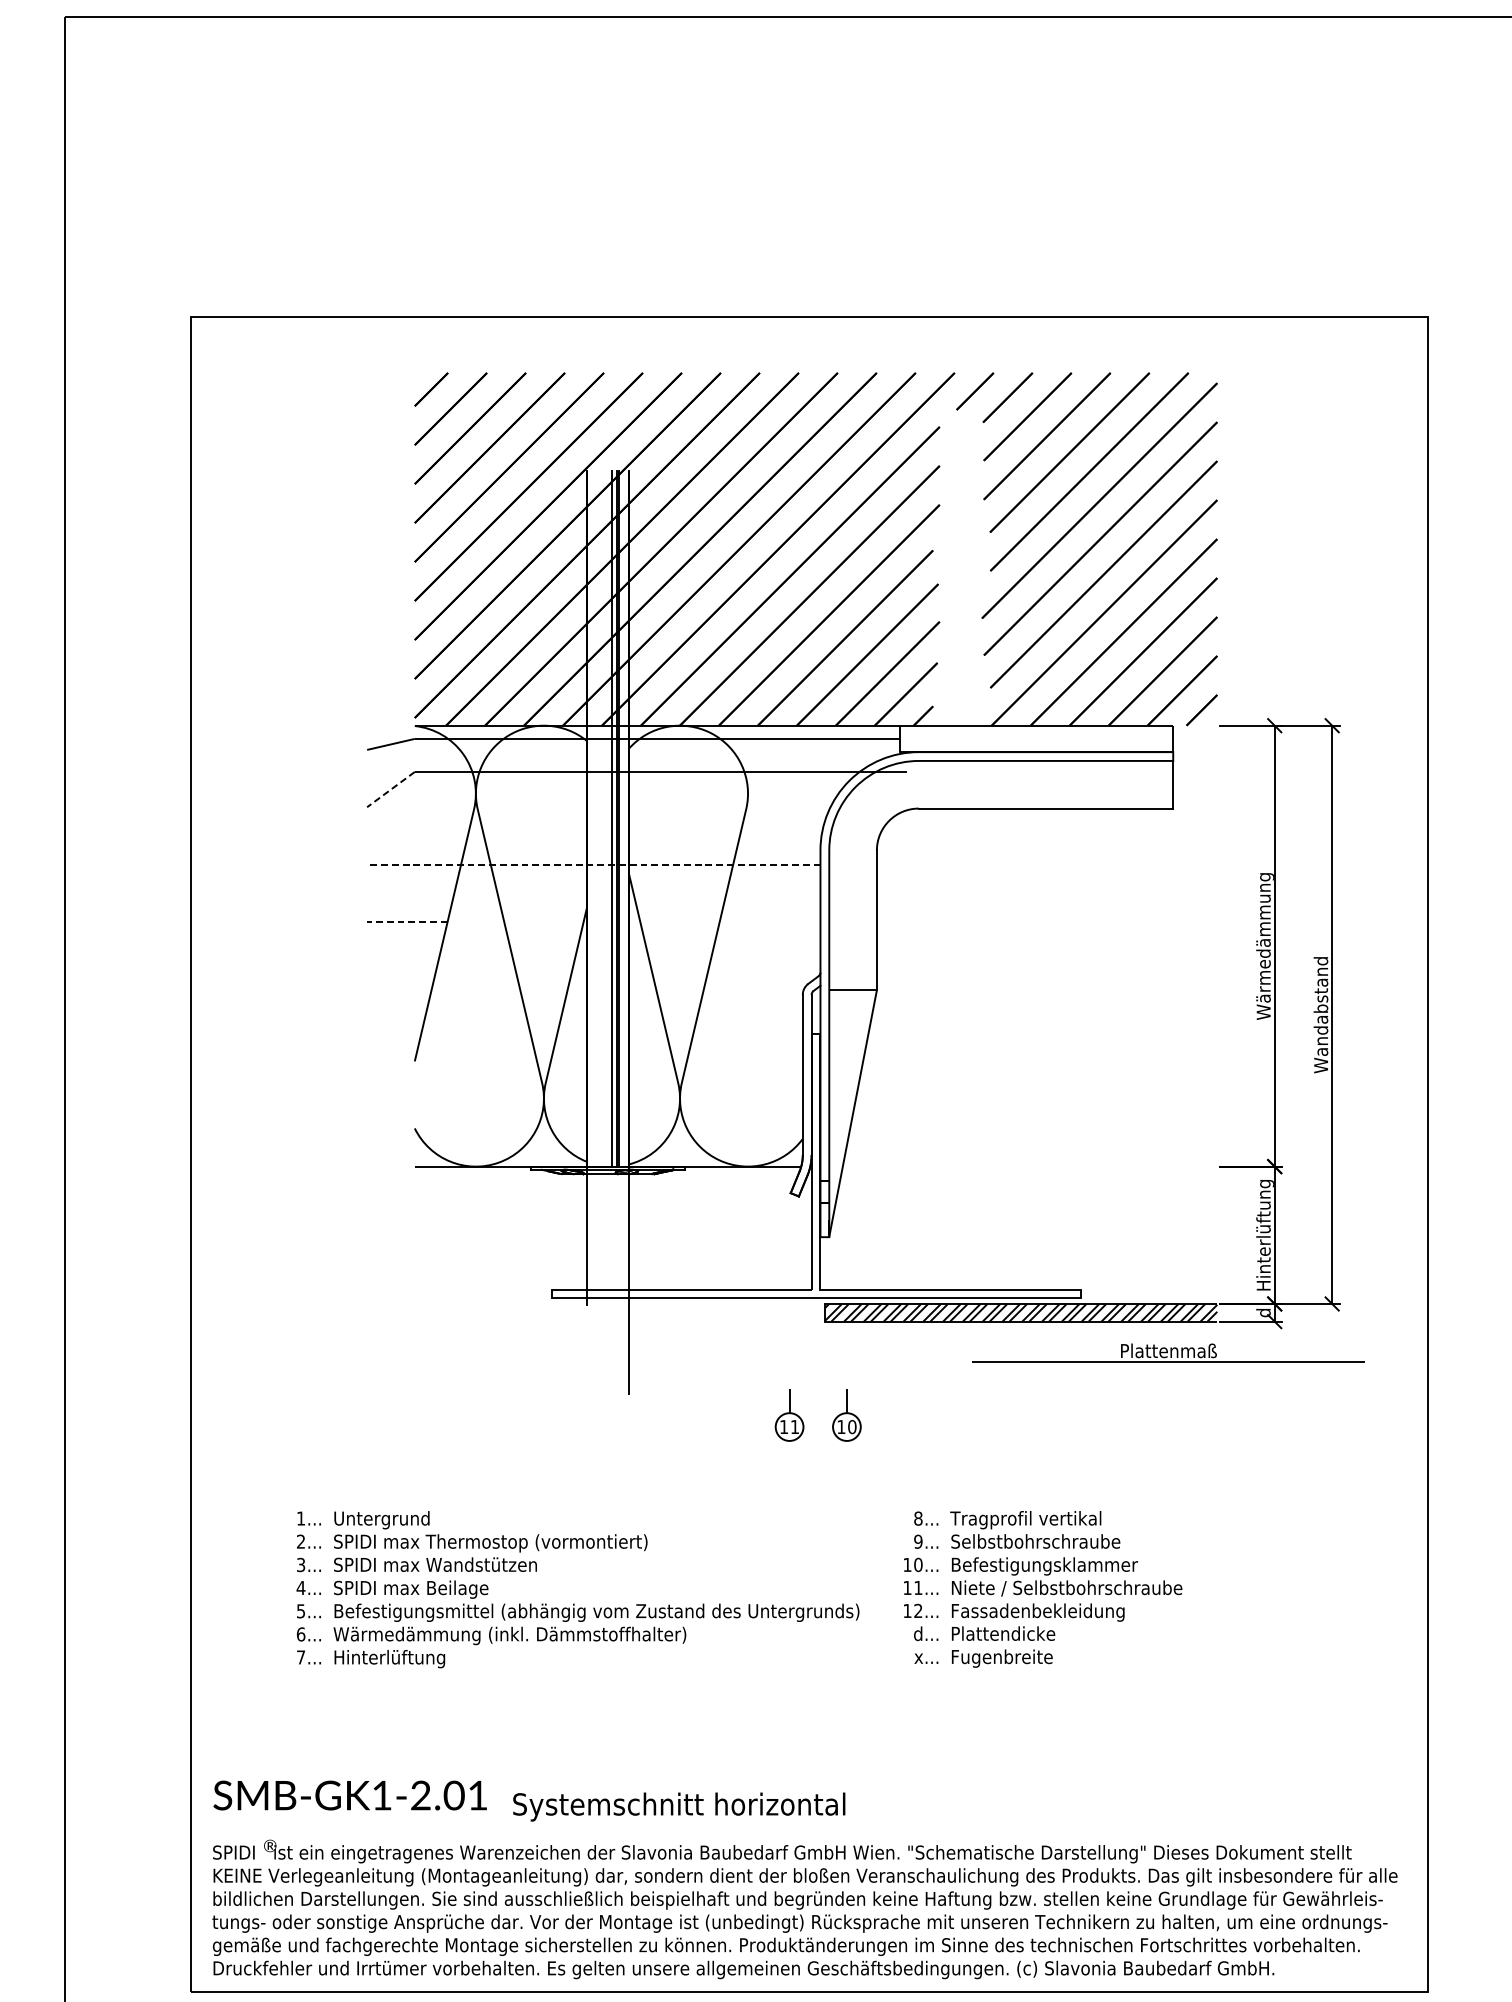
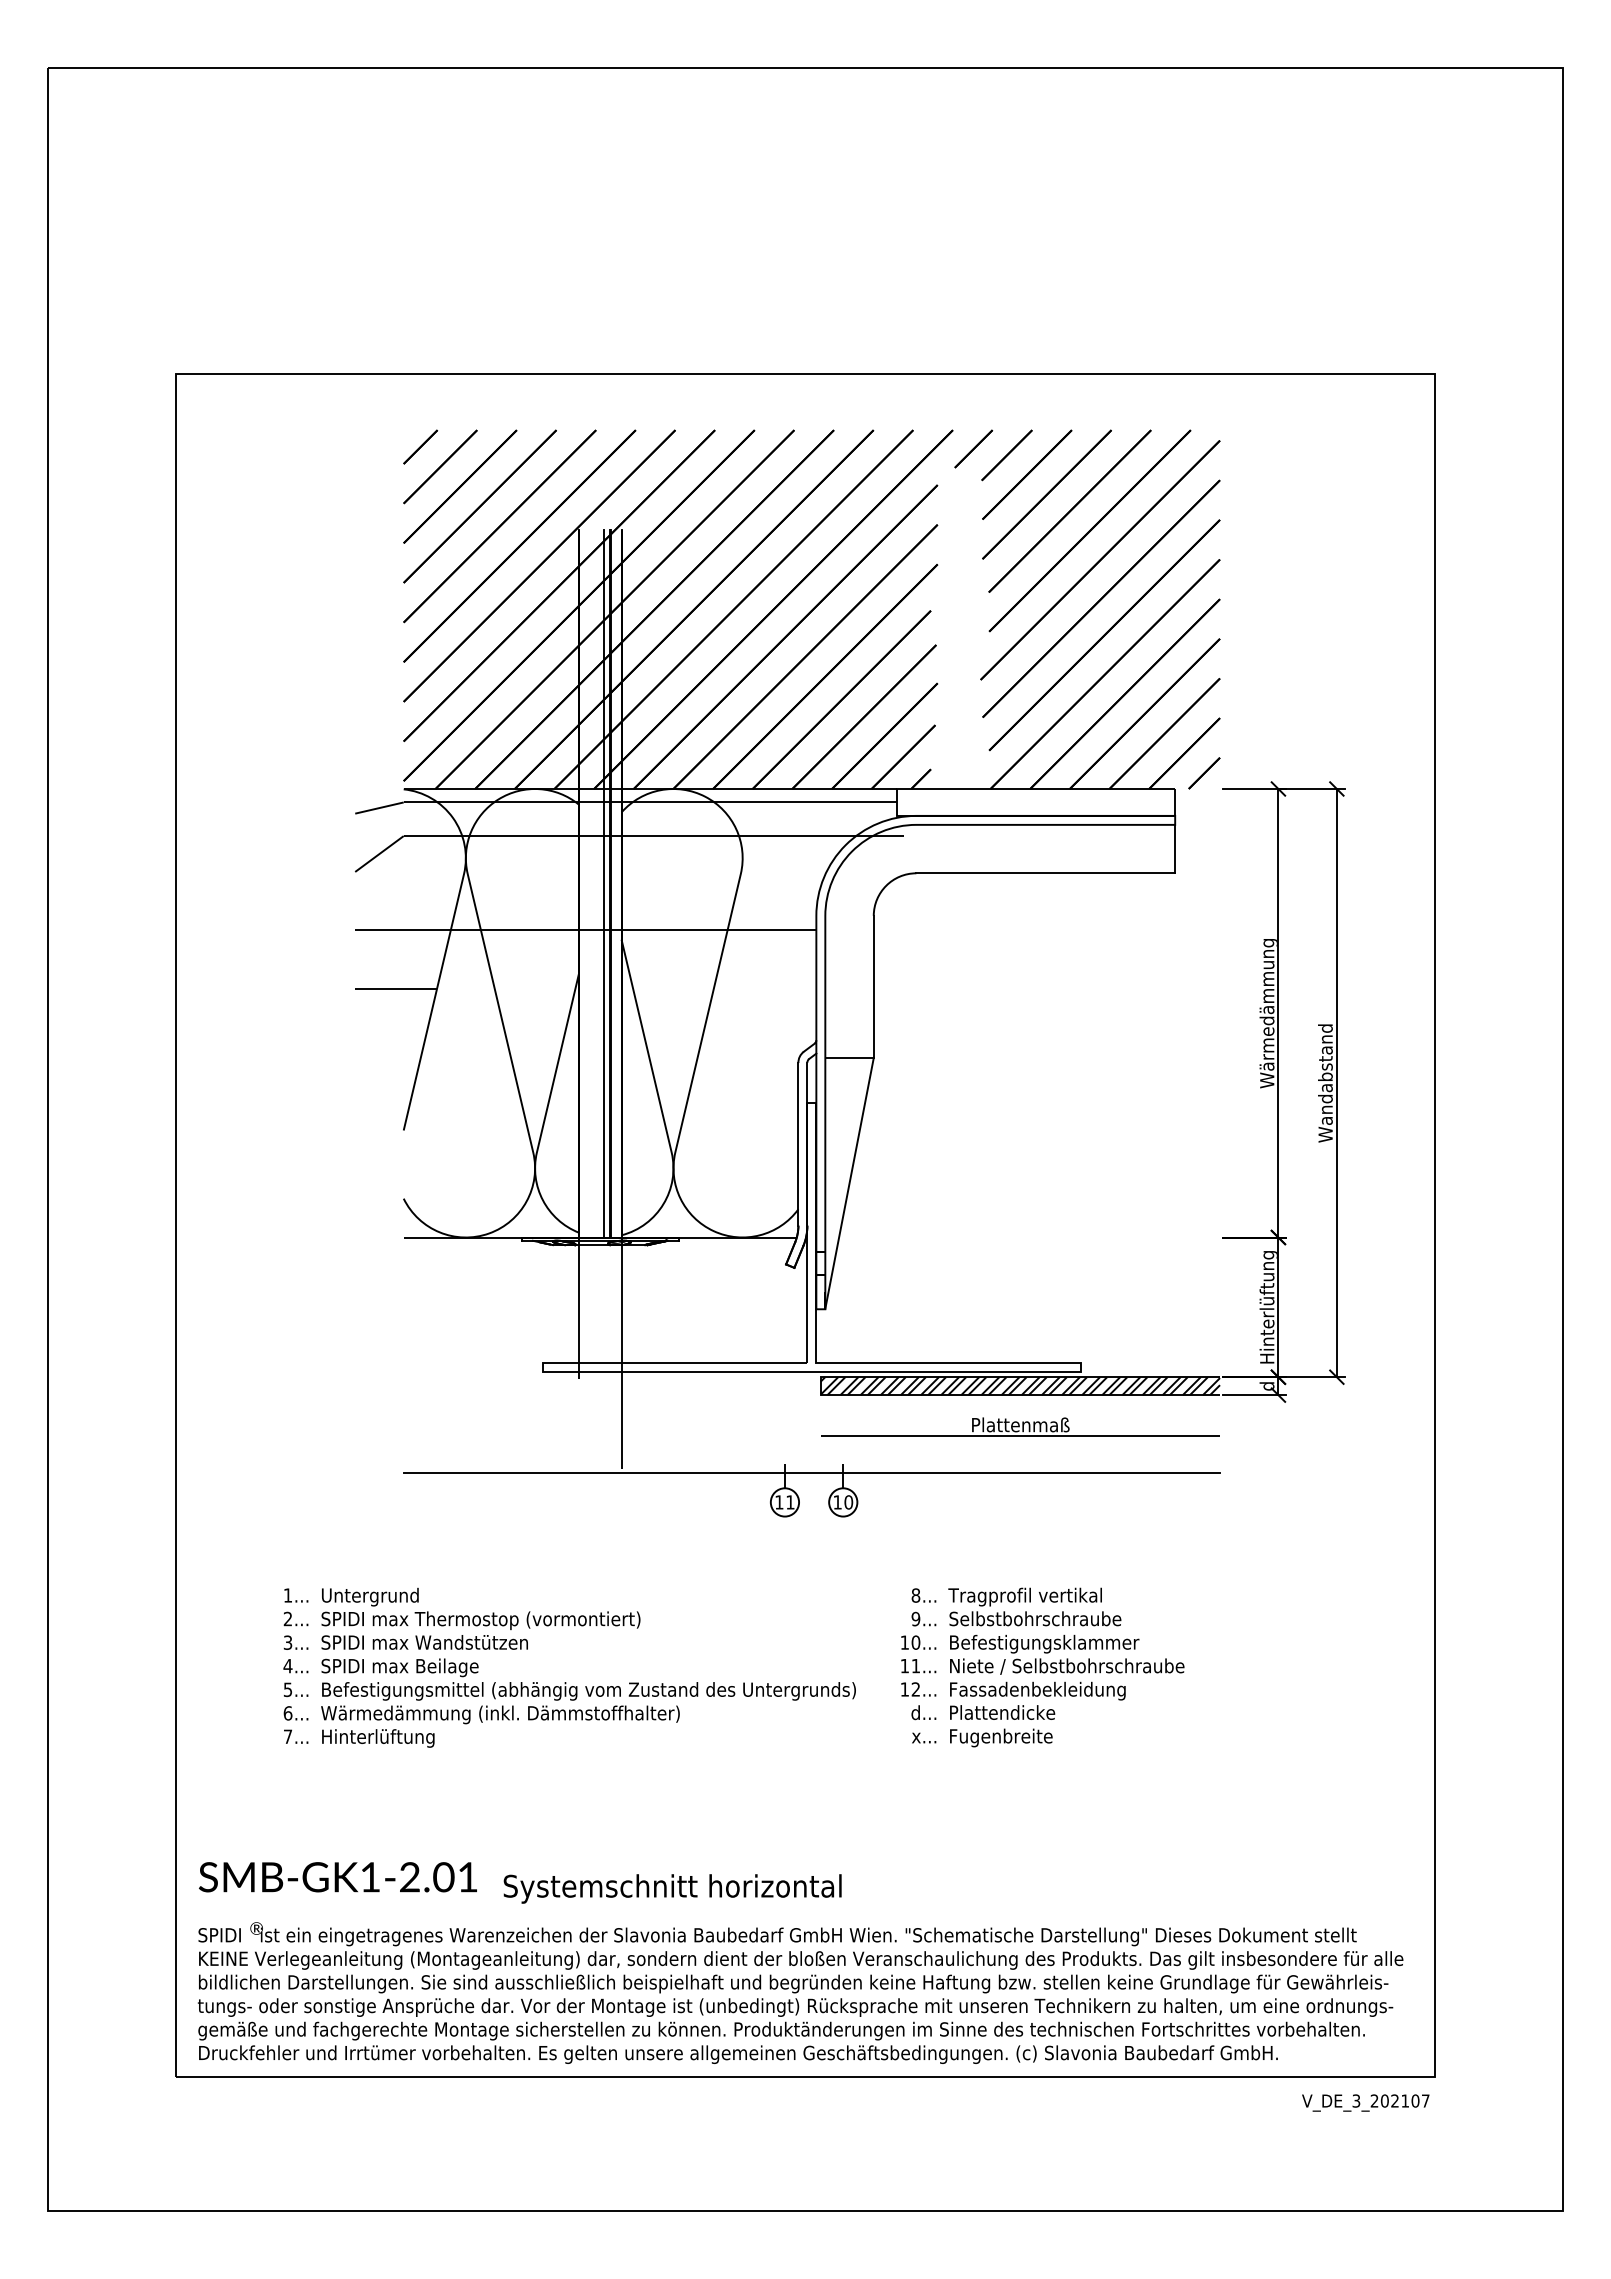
line: (390, 790) -> (379, 854), dashed -> solid
line: (593, 864) -> (585, 930), dashed -> solid
line: (407, 921) -> (396, 988), dashed -> solid
part: (1168, 1352) -> (1020, 1426), moved
line: (815, 1397) -> (811, 1472), added

